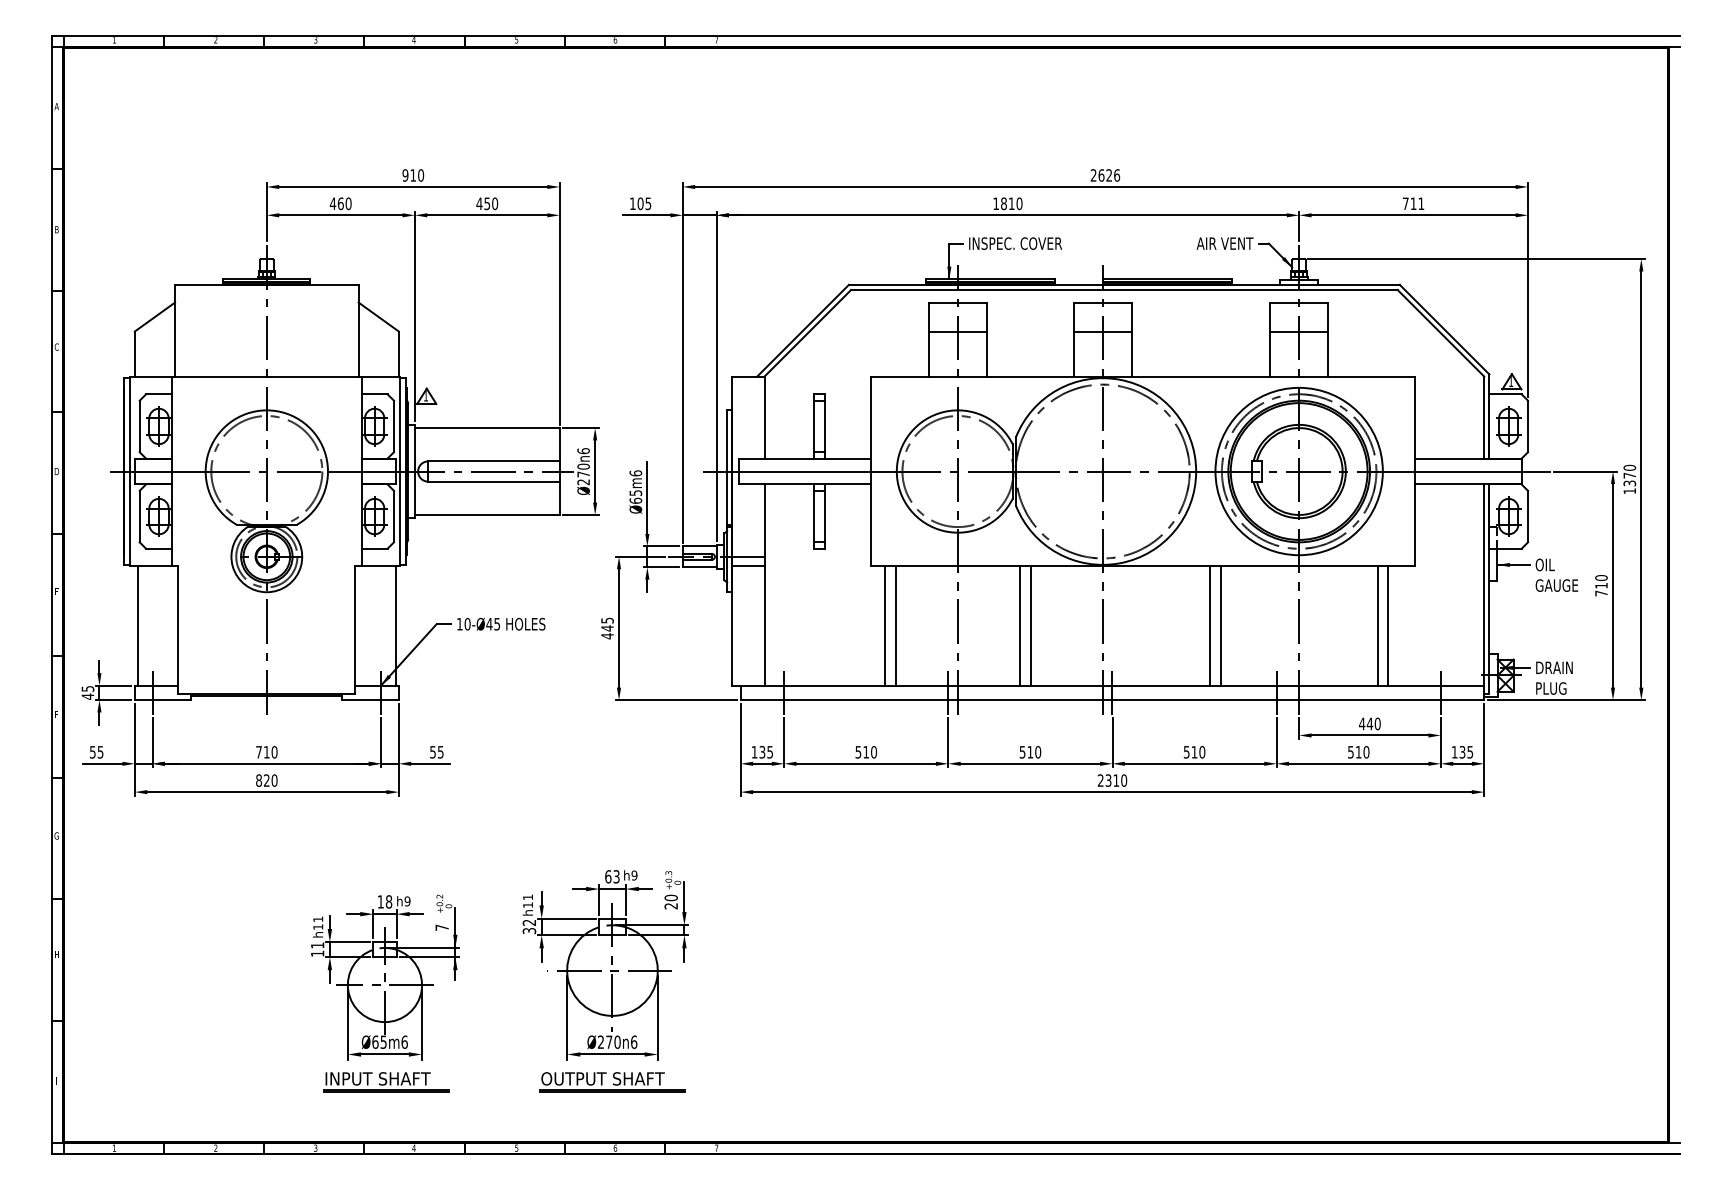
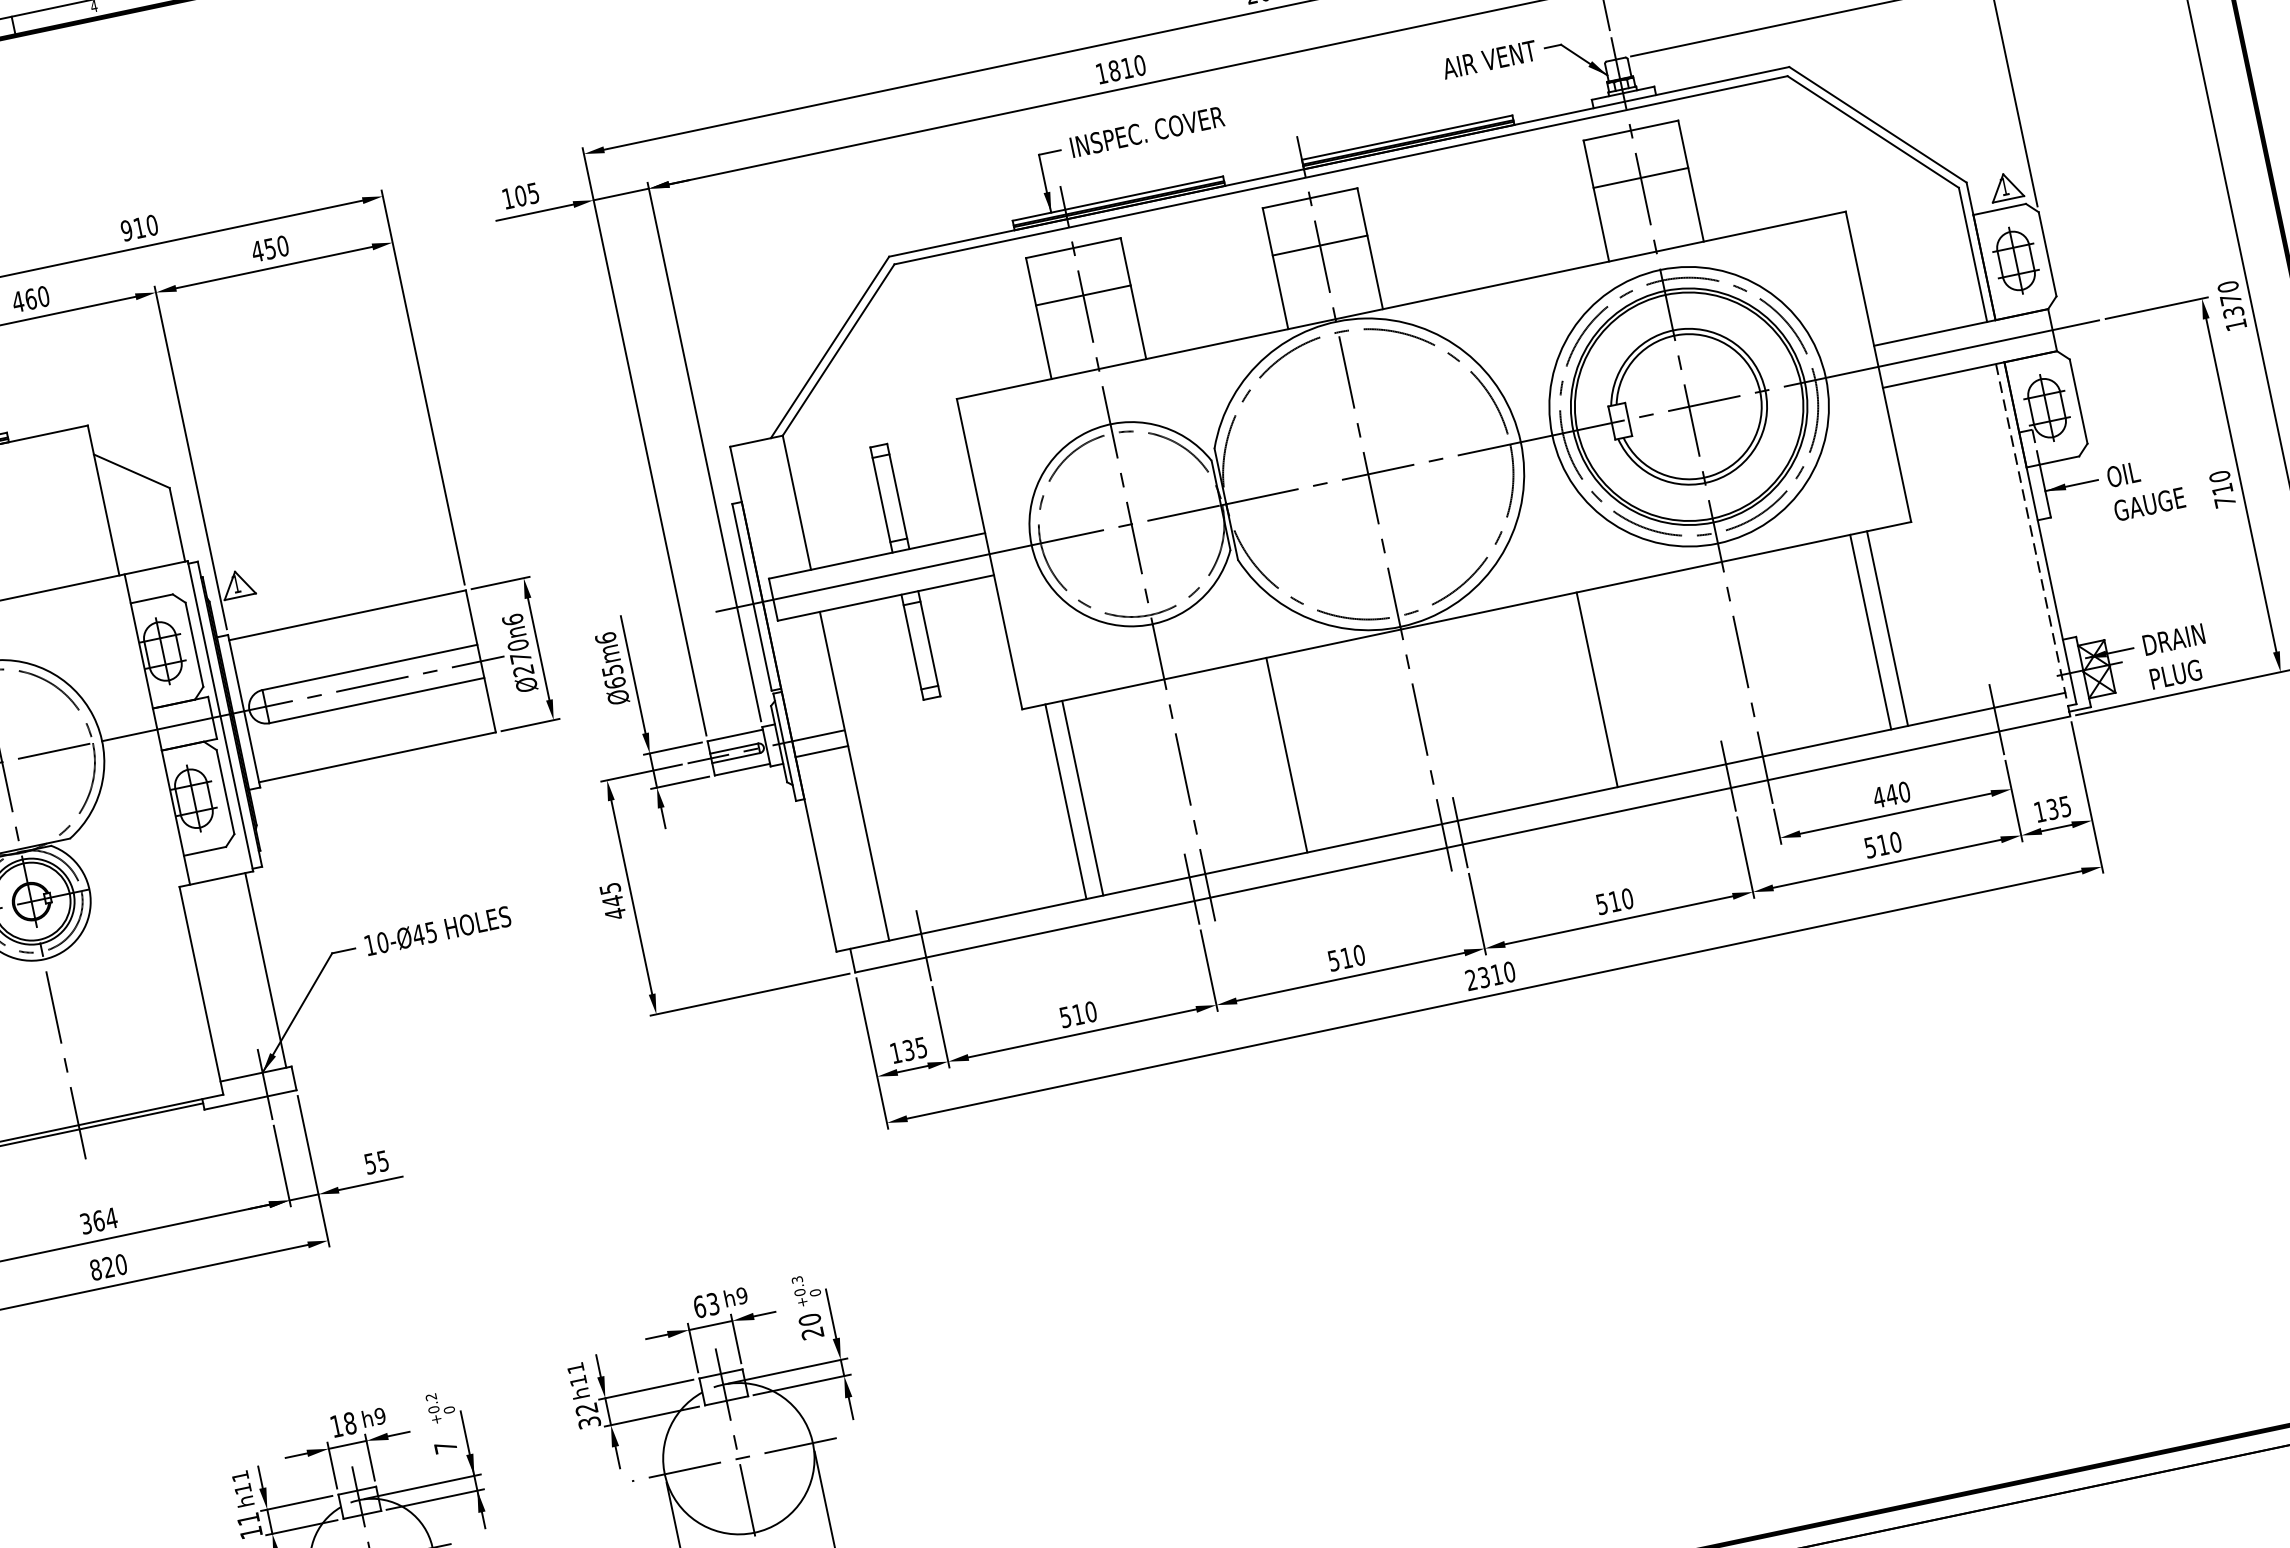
line: (1484, 592) -> (2033, 540), solid -> dashed
line: (1030, 625) -> (1303, 750), removed
line: (1220, 625) -> (1613, 685), removed
text: (266, 752) -> (98, 1221), 710 -> 364

